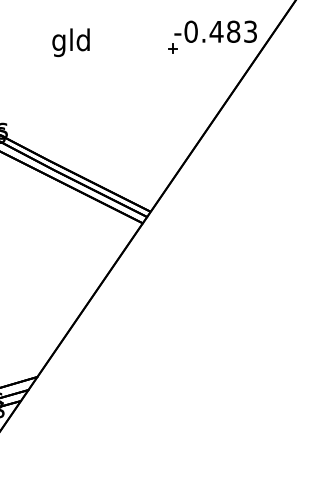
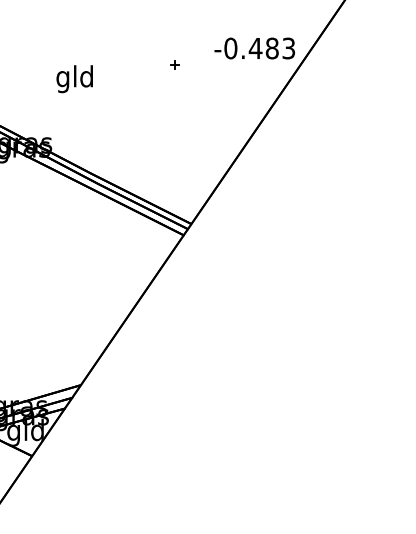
text: (70, 43) -> (74, 79), moved
part: (172, 48) -> (174, 64), moved

